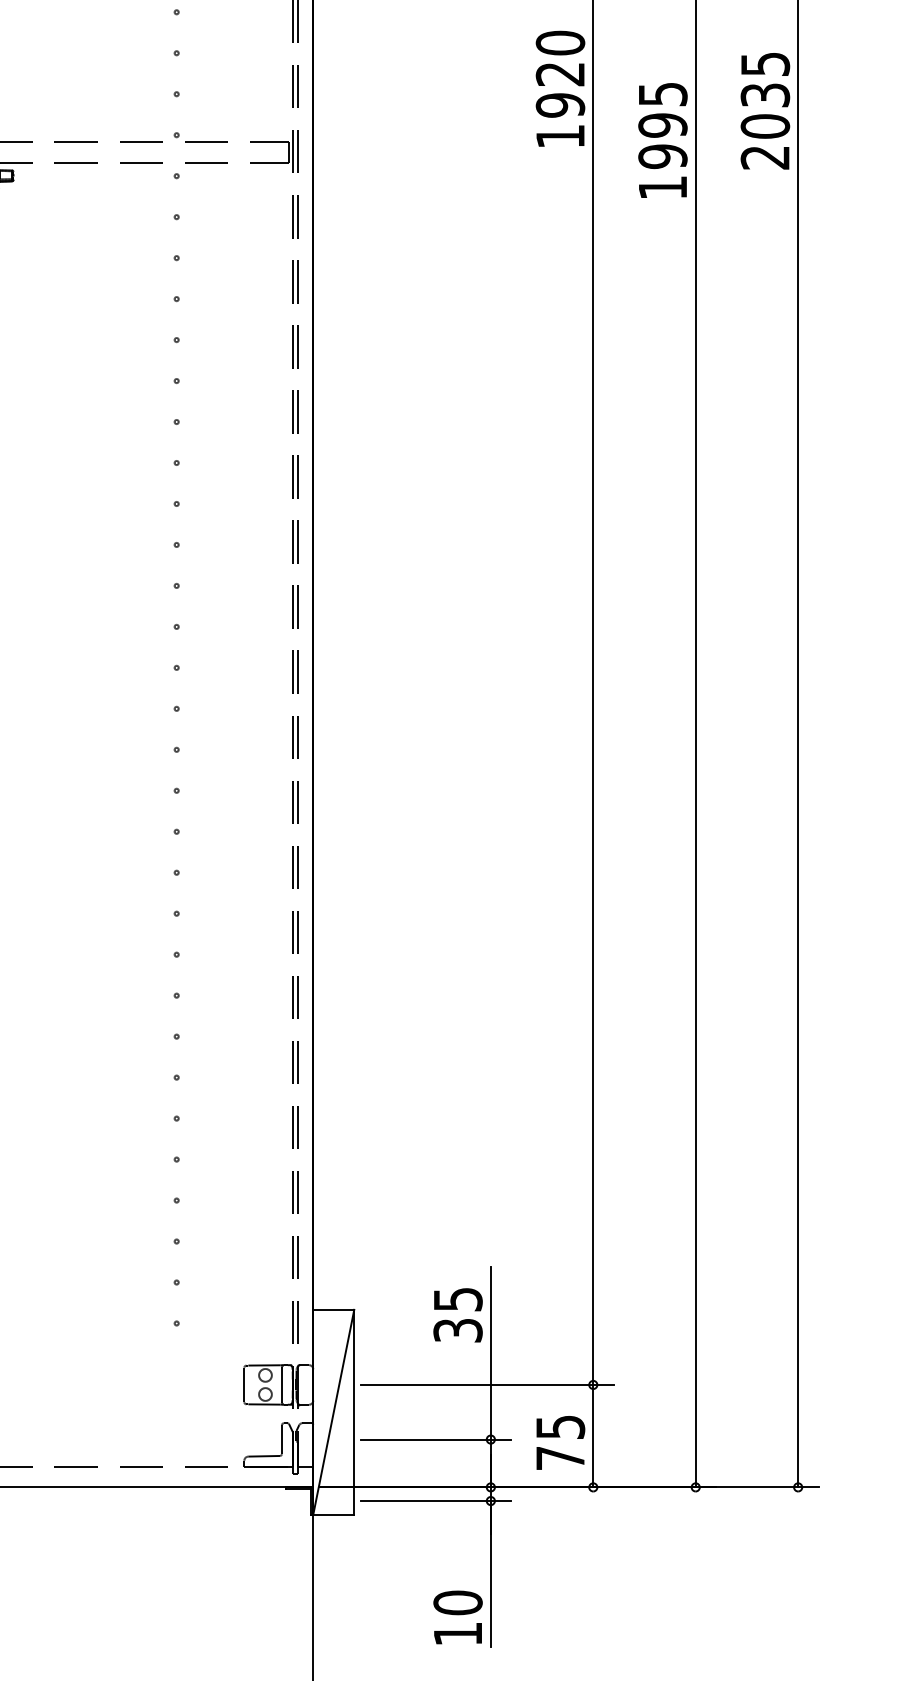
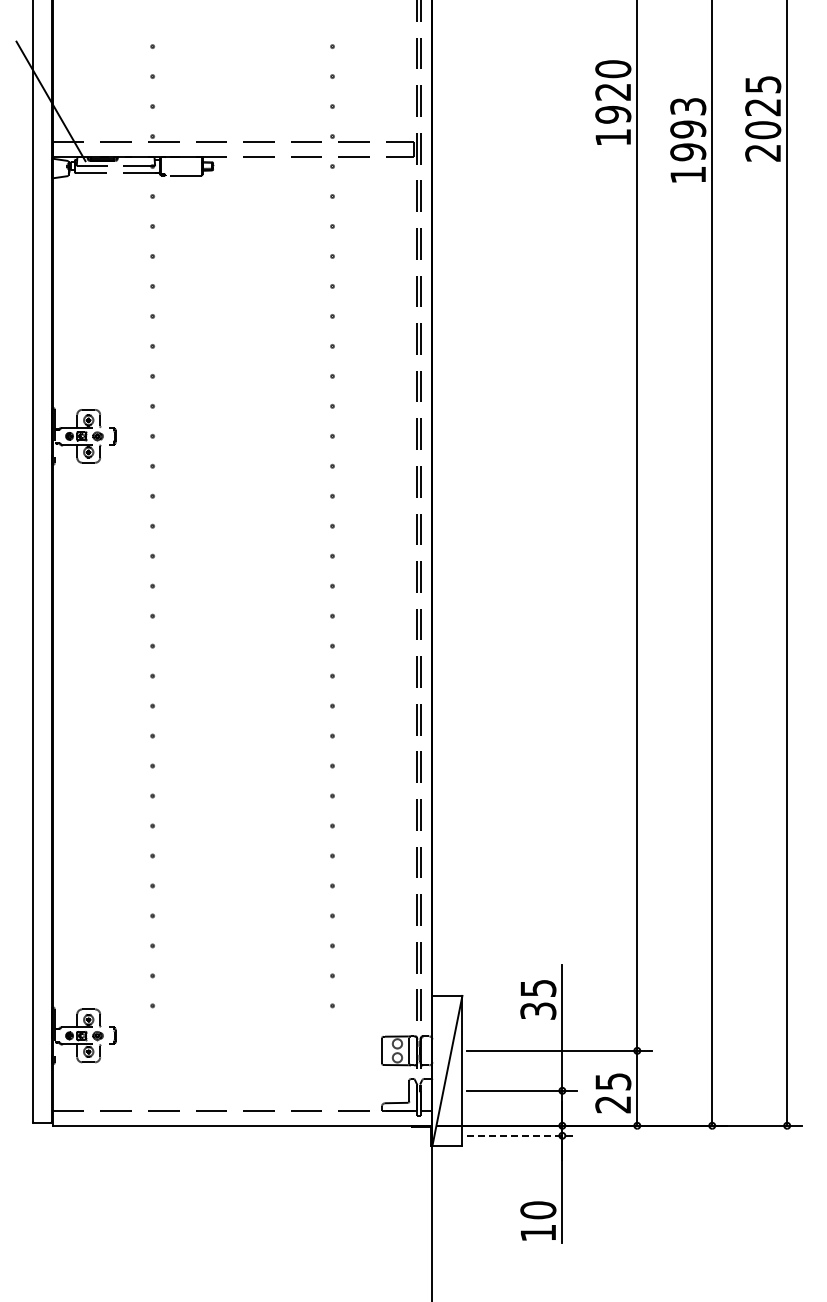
text: (661, 94) -> (687, 106), 1995 -> 1993
text: (765, 95) -> (763, 107), 2035 -> 2025
text: (559, 1458) -> (612, 1104), 75 -> 25
line: (436, 1500) -> (522, 1135), solid -> dashed

